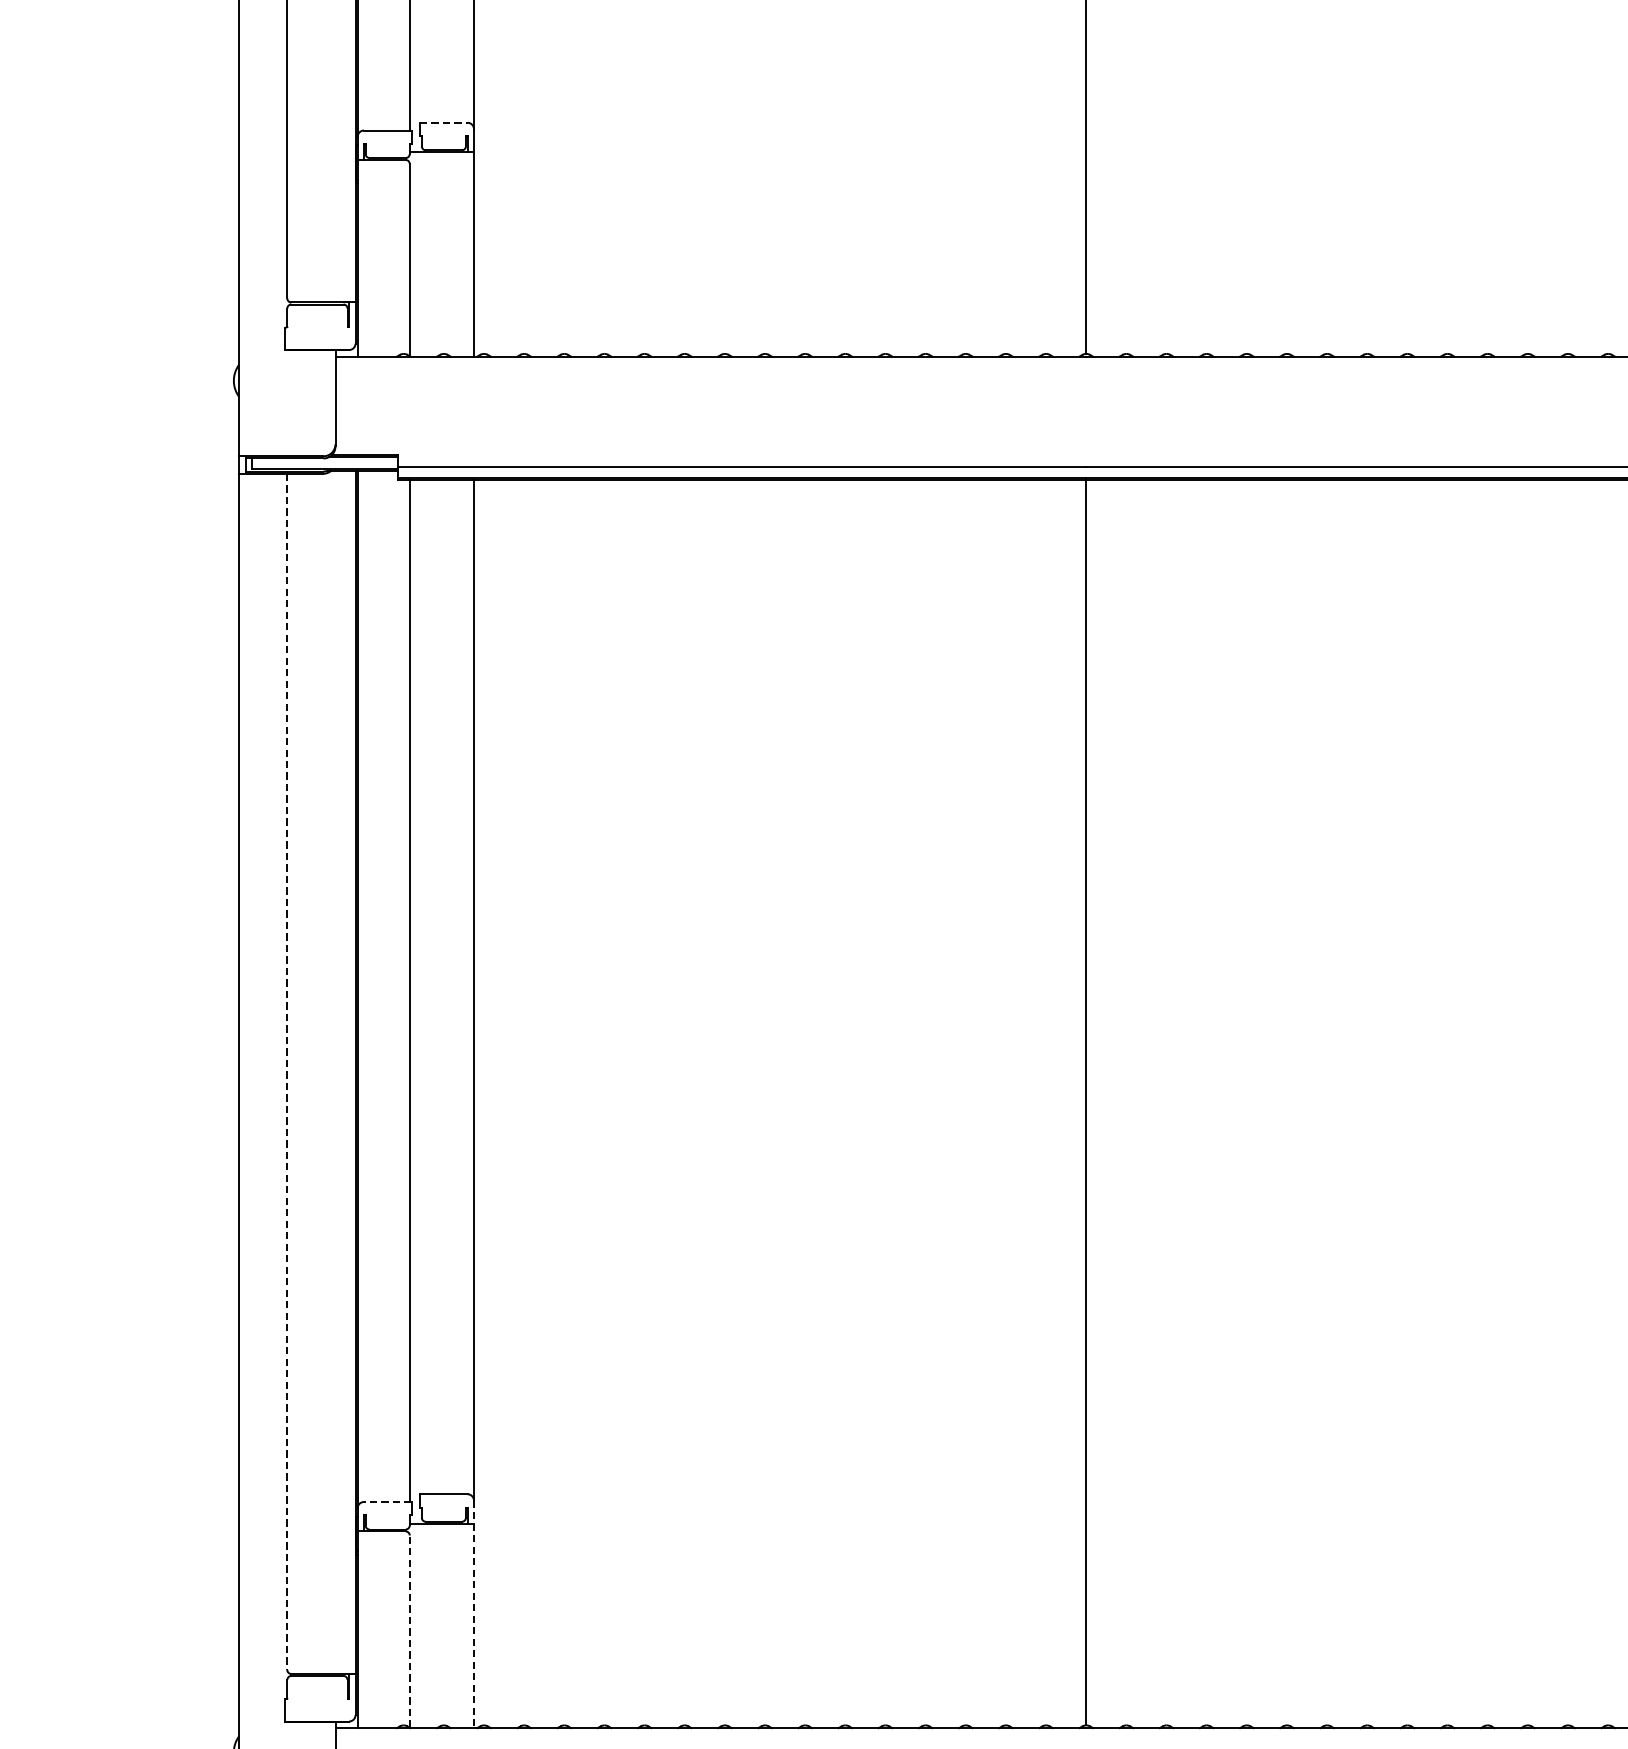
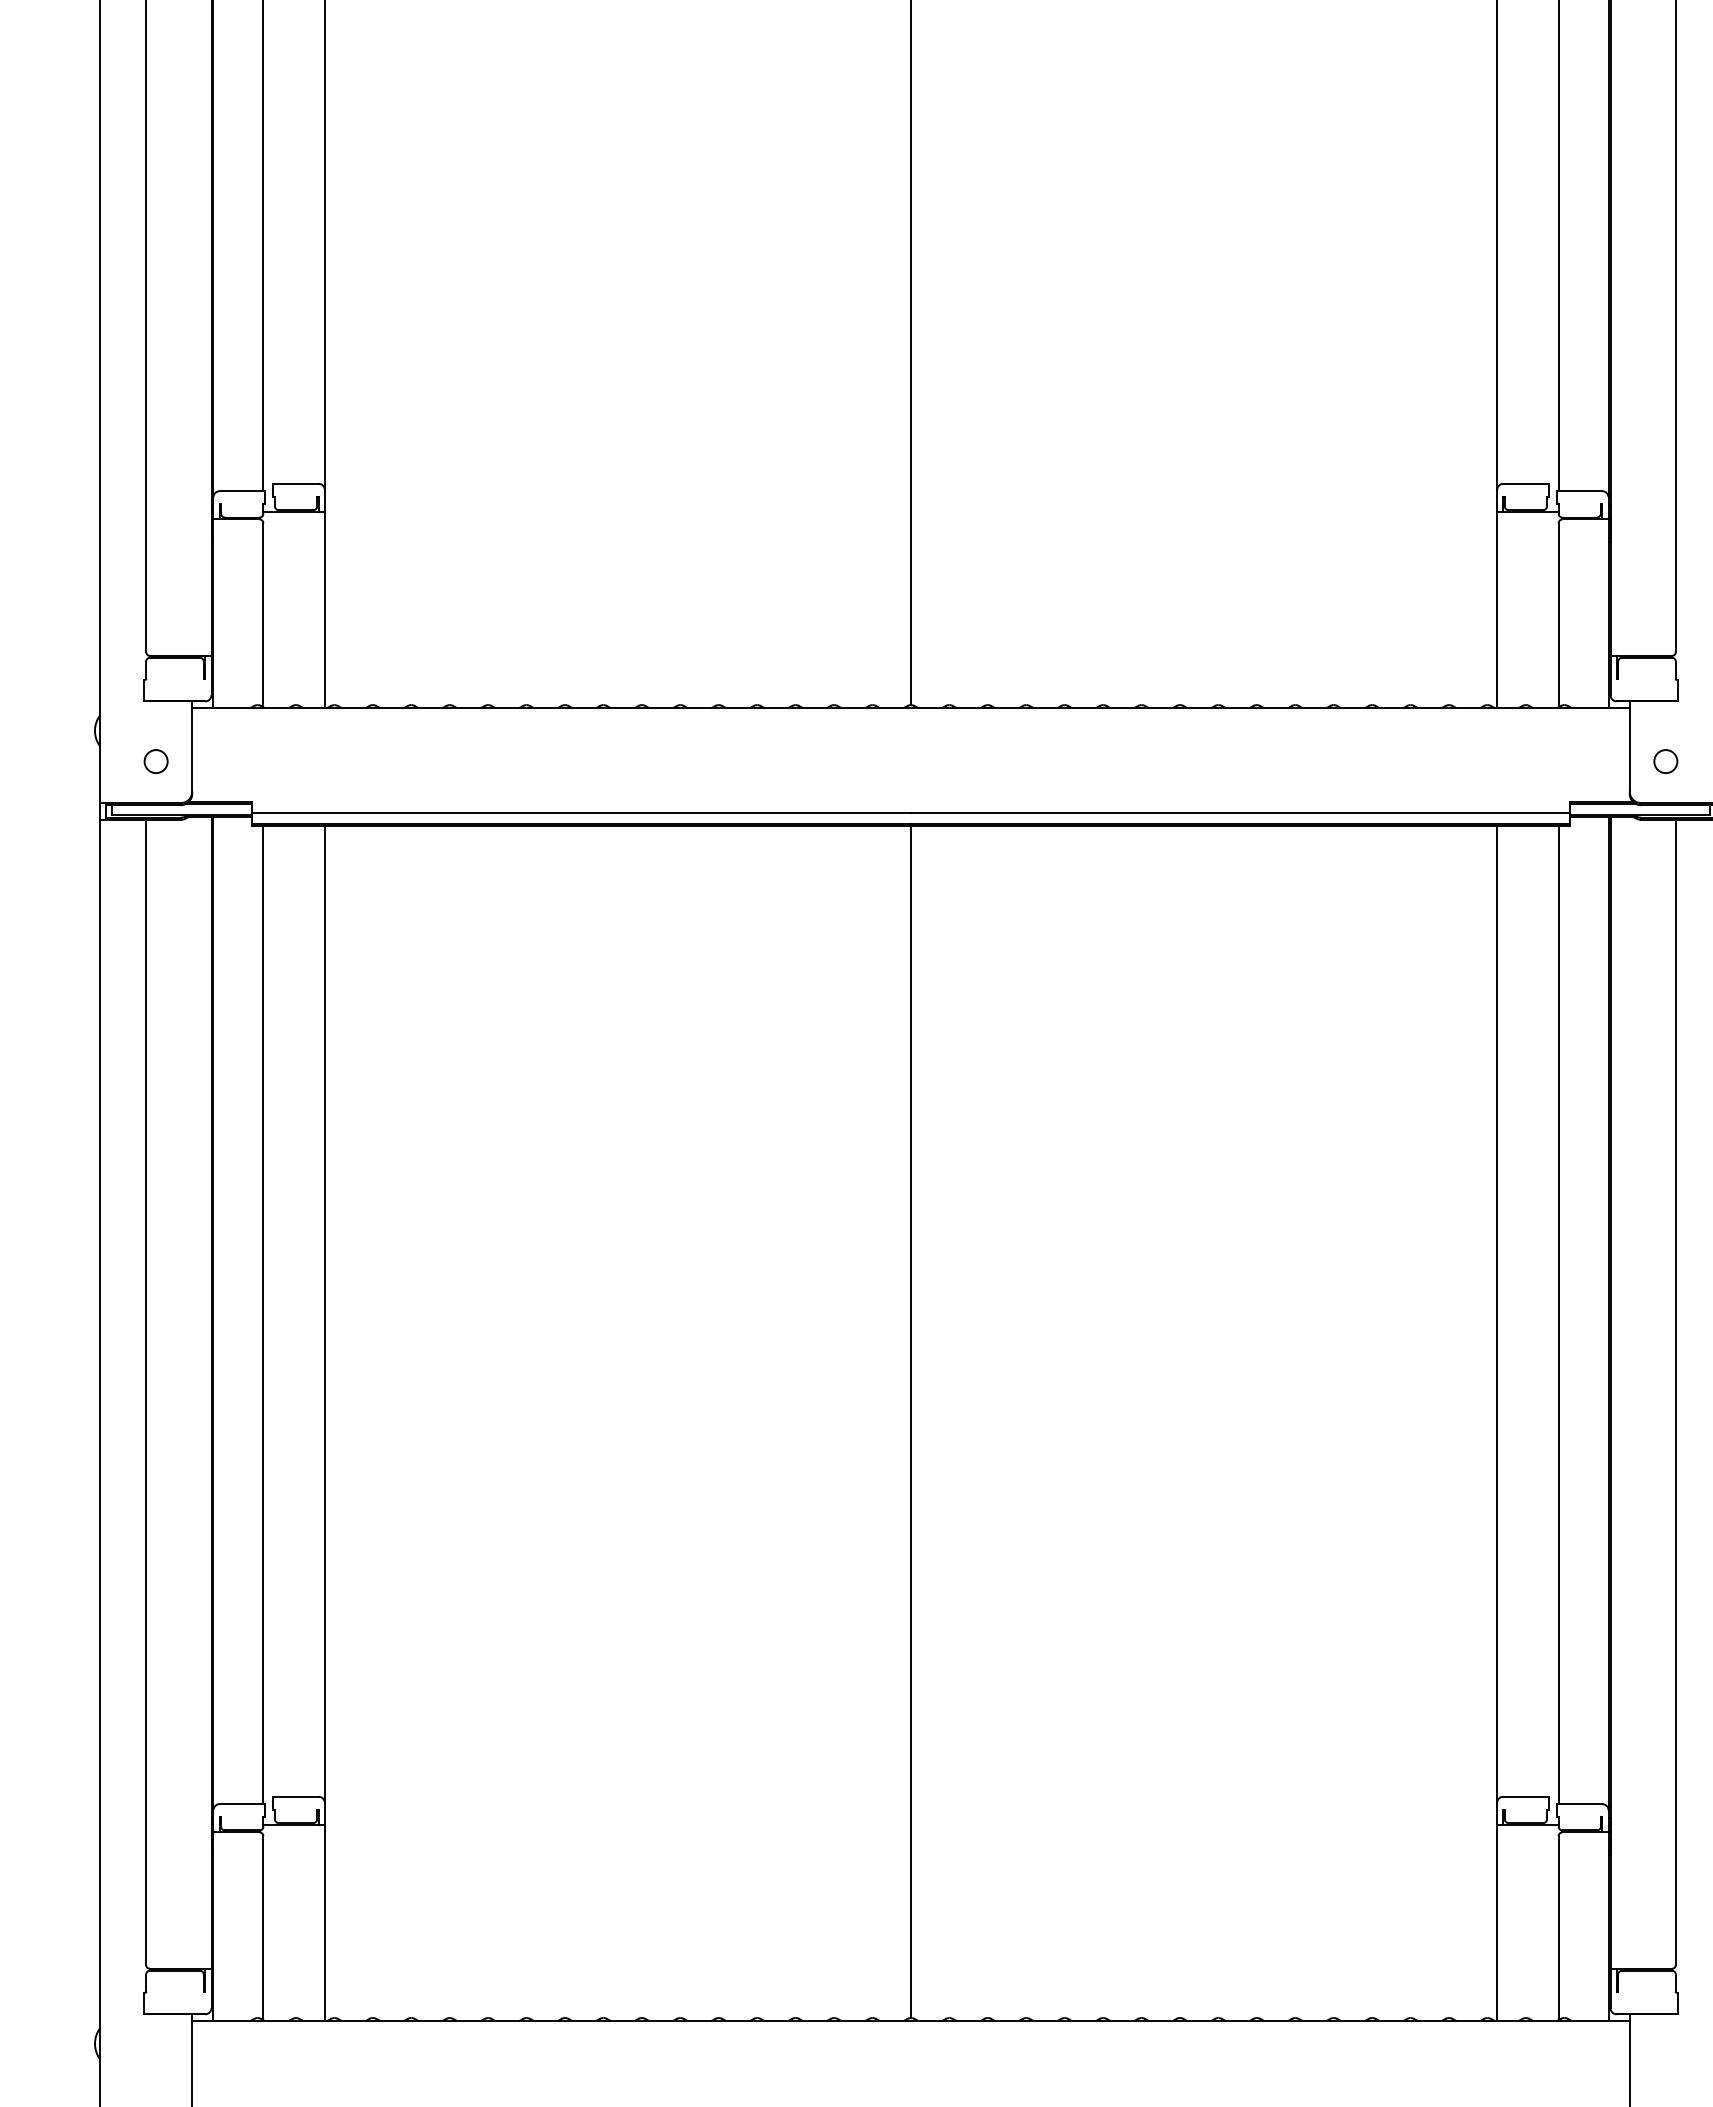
line: (443, 122) -> (295, 483), dashed -> solid
circle: (297, 412) -> (155, 761), added
line: (287, 1071) -> (146, 1392), dashed -> solid
line: (387, 1502) -> (242, 1804), dashed -> solid
line: (473, 1614) -> (324, 1911), dashed -> solid
line: (409, 1631) -> (263, 1928), dashed -> solid

